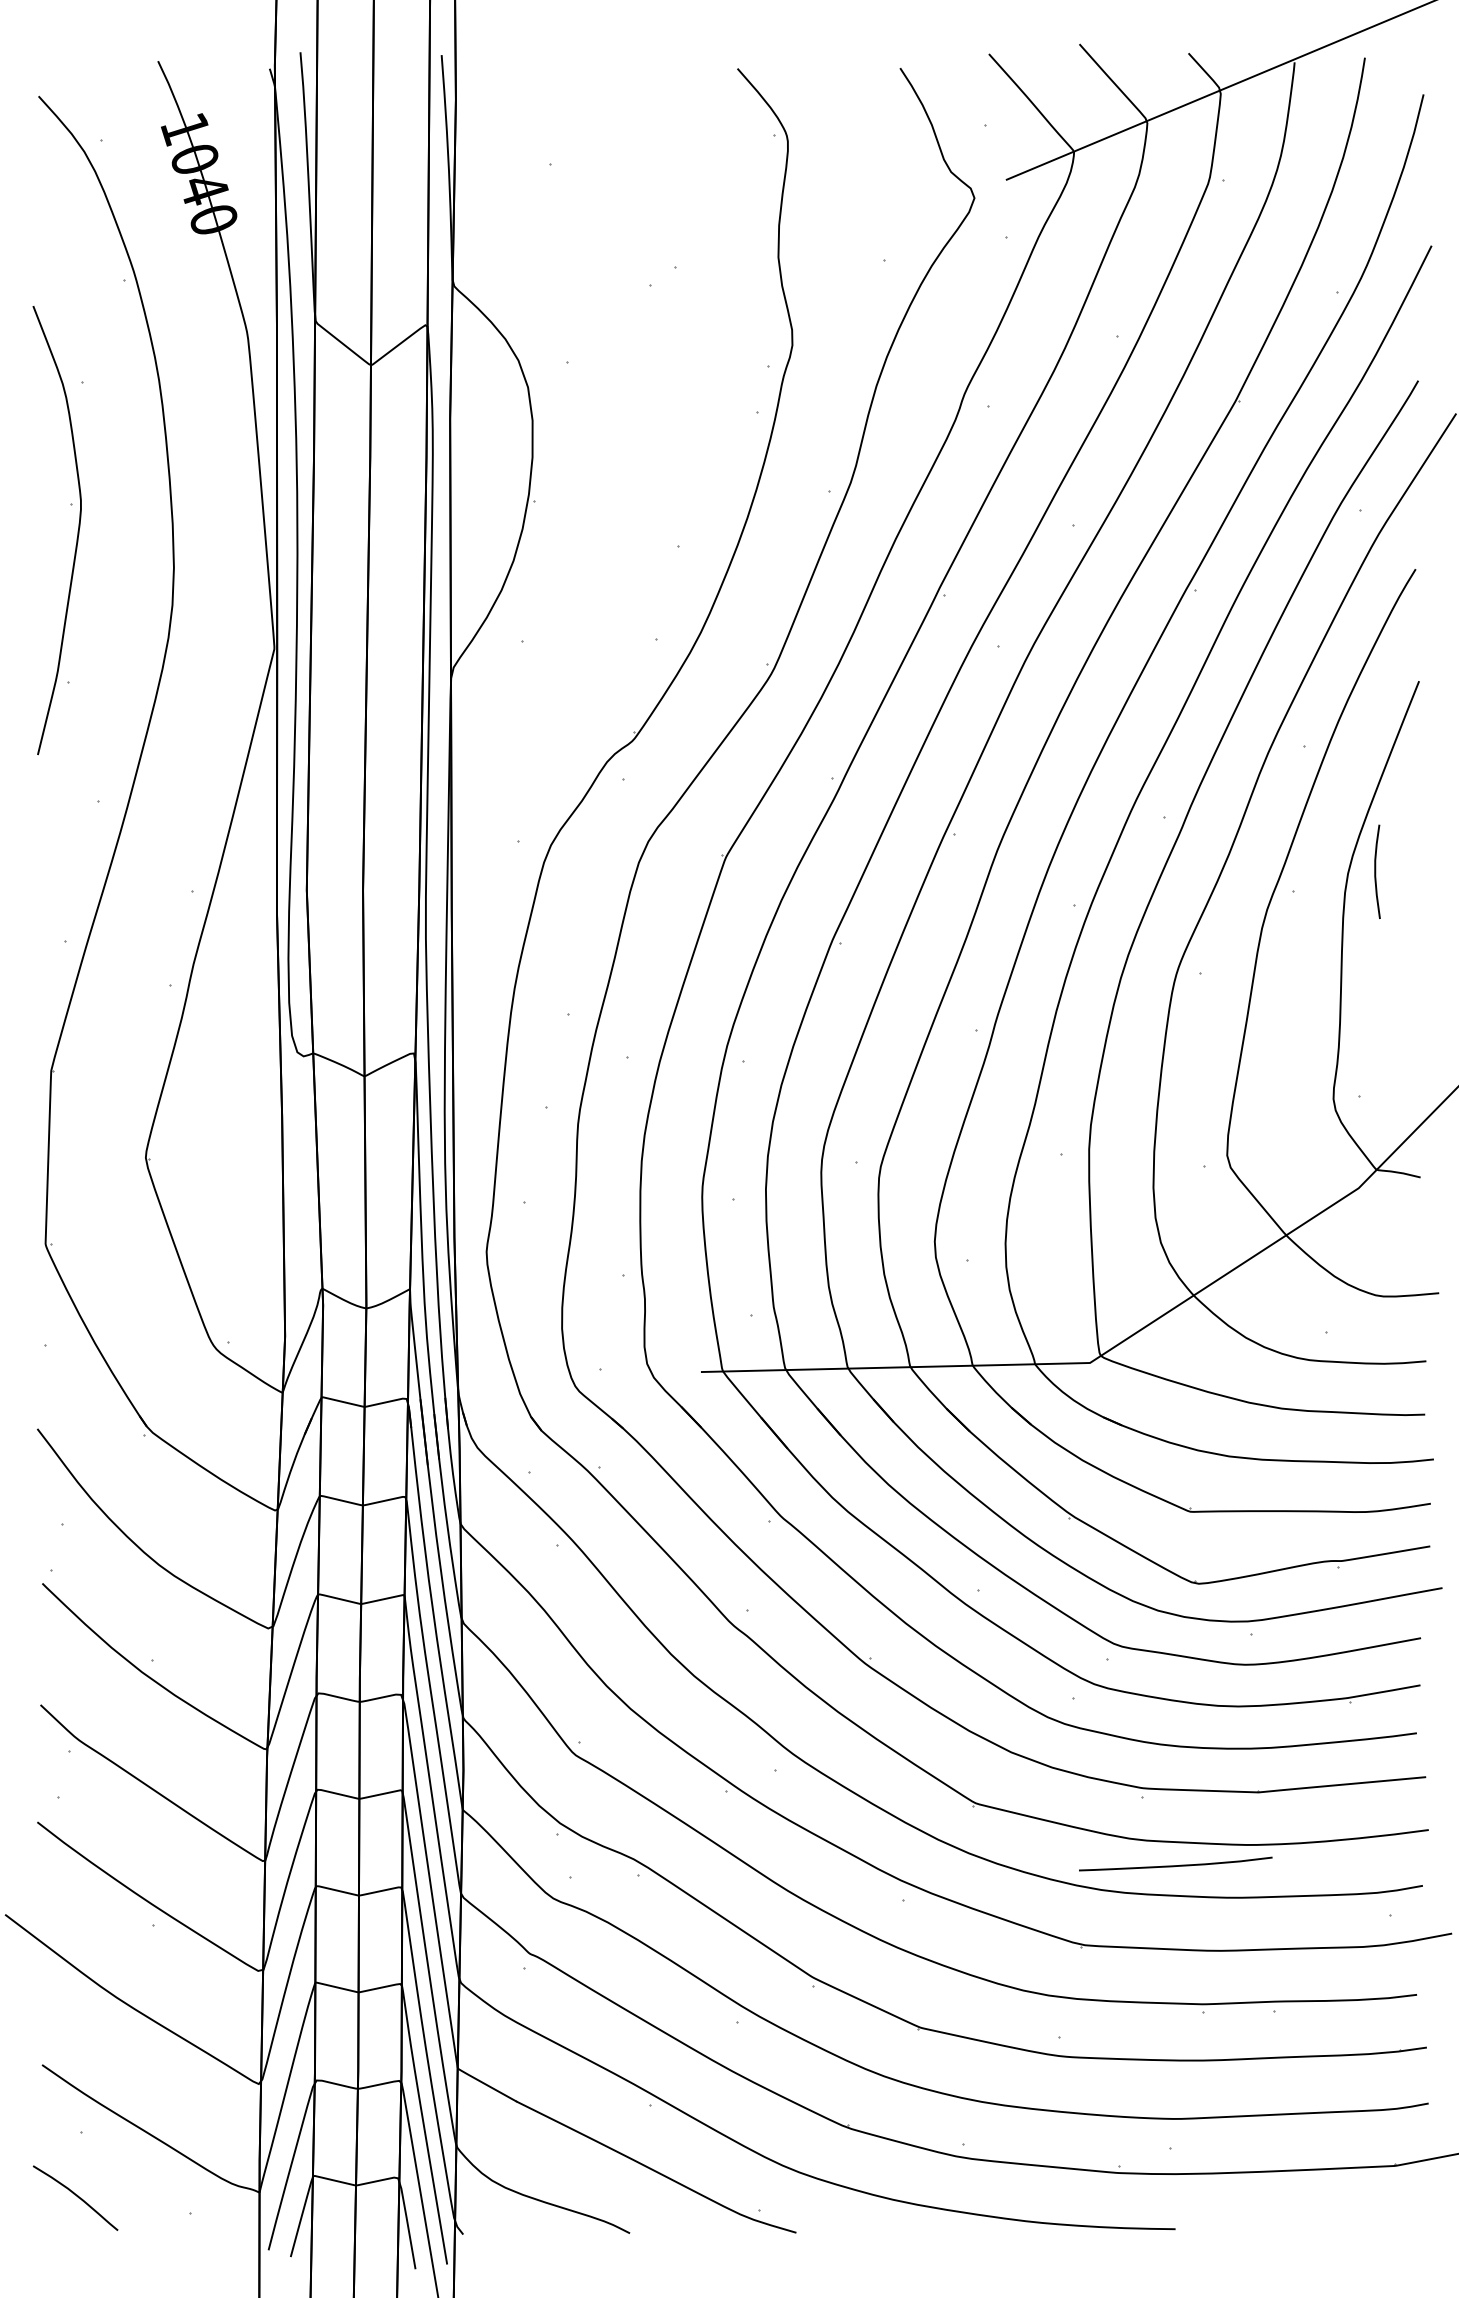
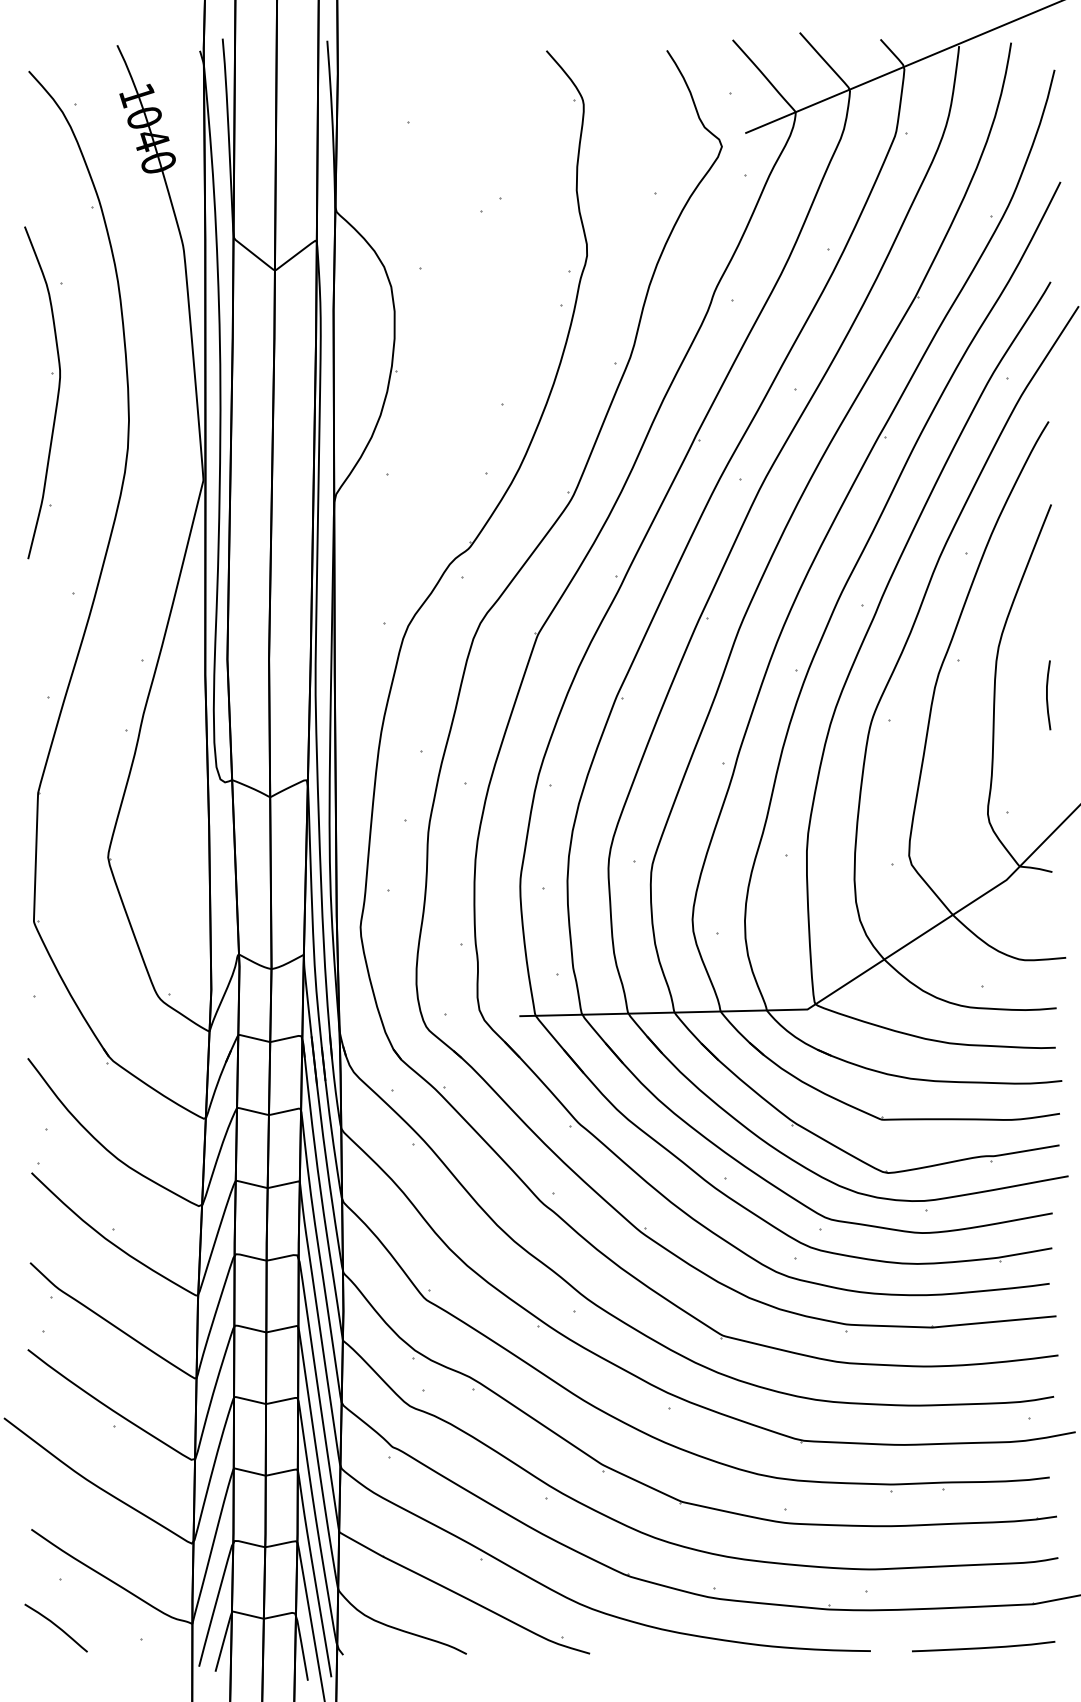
curve: (1376, 871) -> (1047, 695), moved
curve: (1175, 1865) -> (983, 1647), moved

